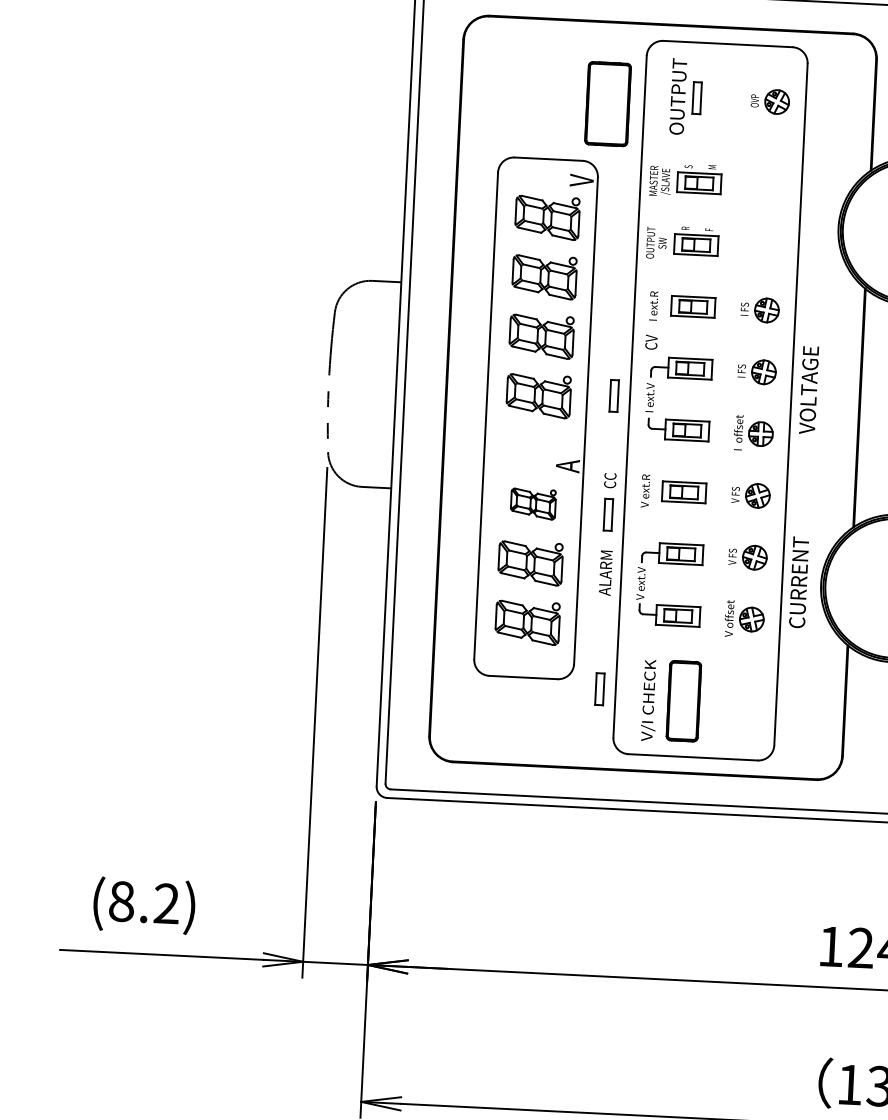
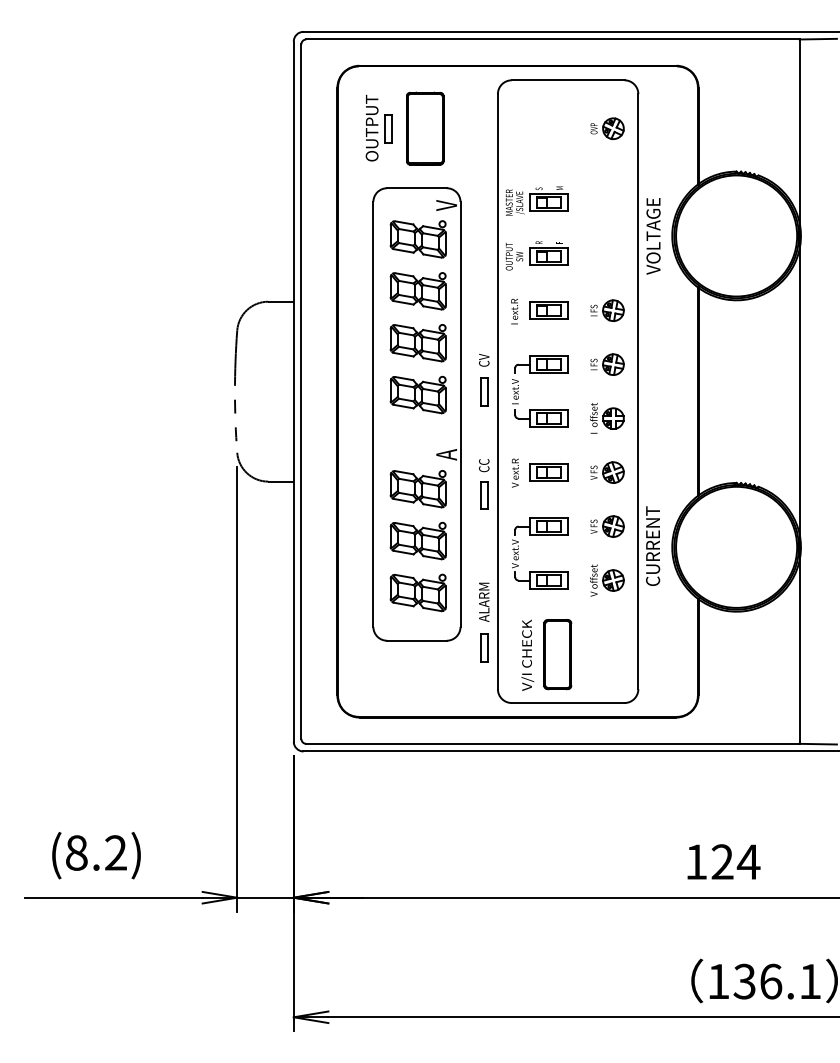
part: (685, 96) -> (378, 127), moved
part: (608, 103) -> (425, 128), moved
text: (651, 341) -> (484, 359), moved
text: (809, 390) -> (653, 236), moved
part: (532, 504) -> (417, 489), size x1.43
text: (606, 572) -> (484, 601), moved

